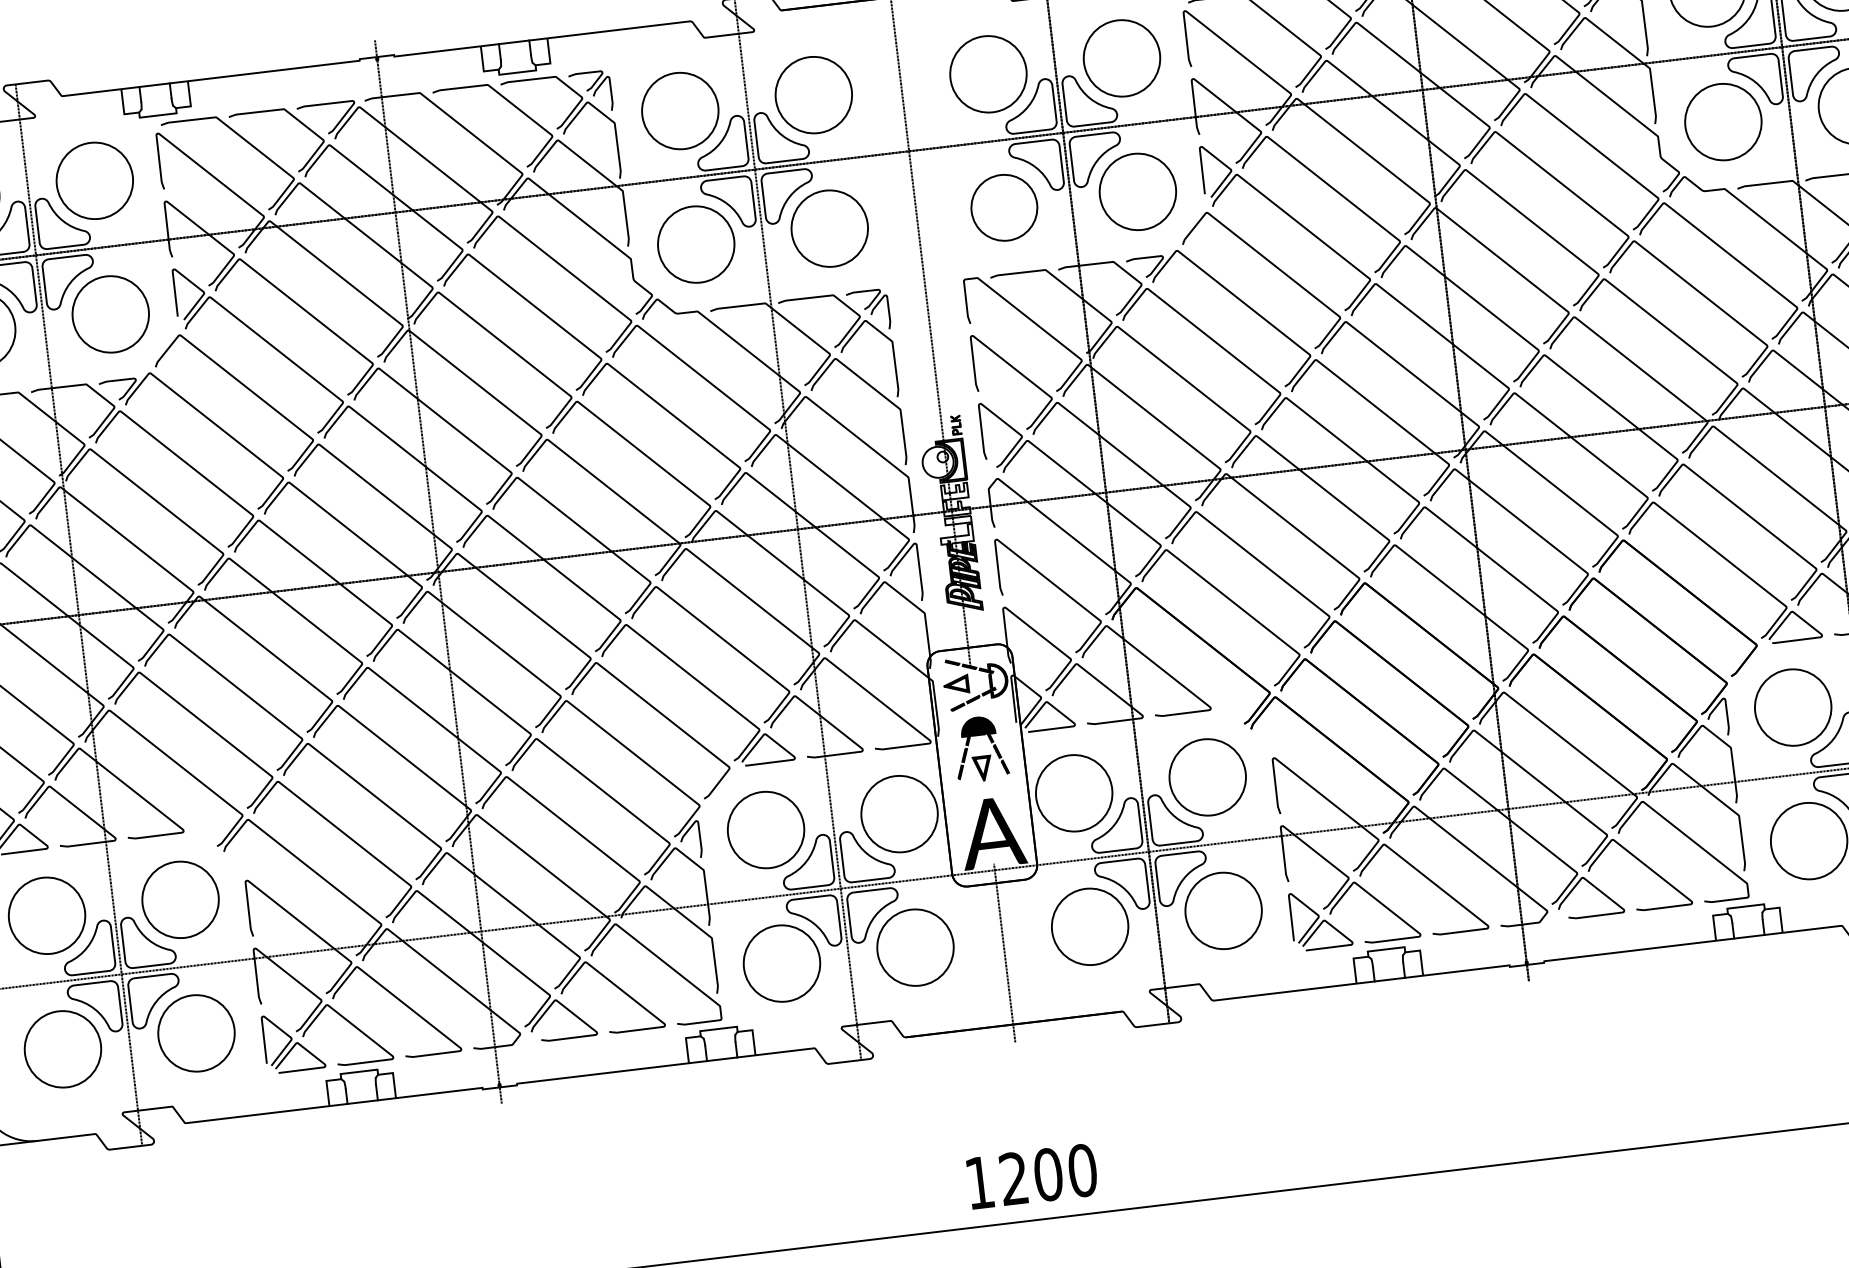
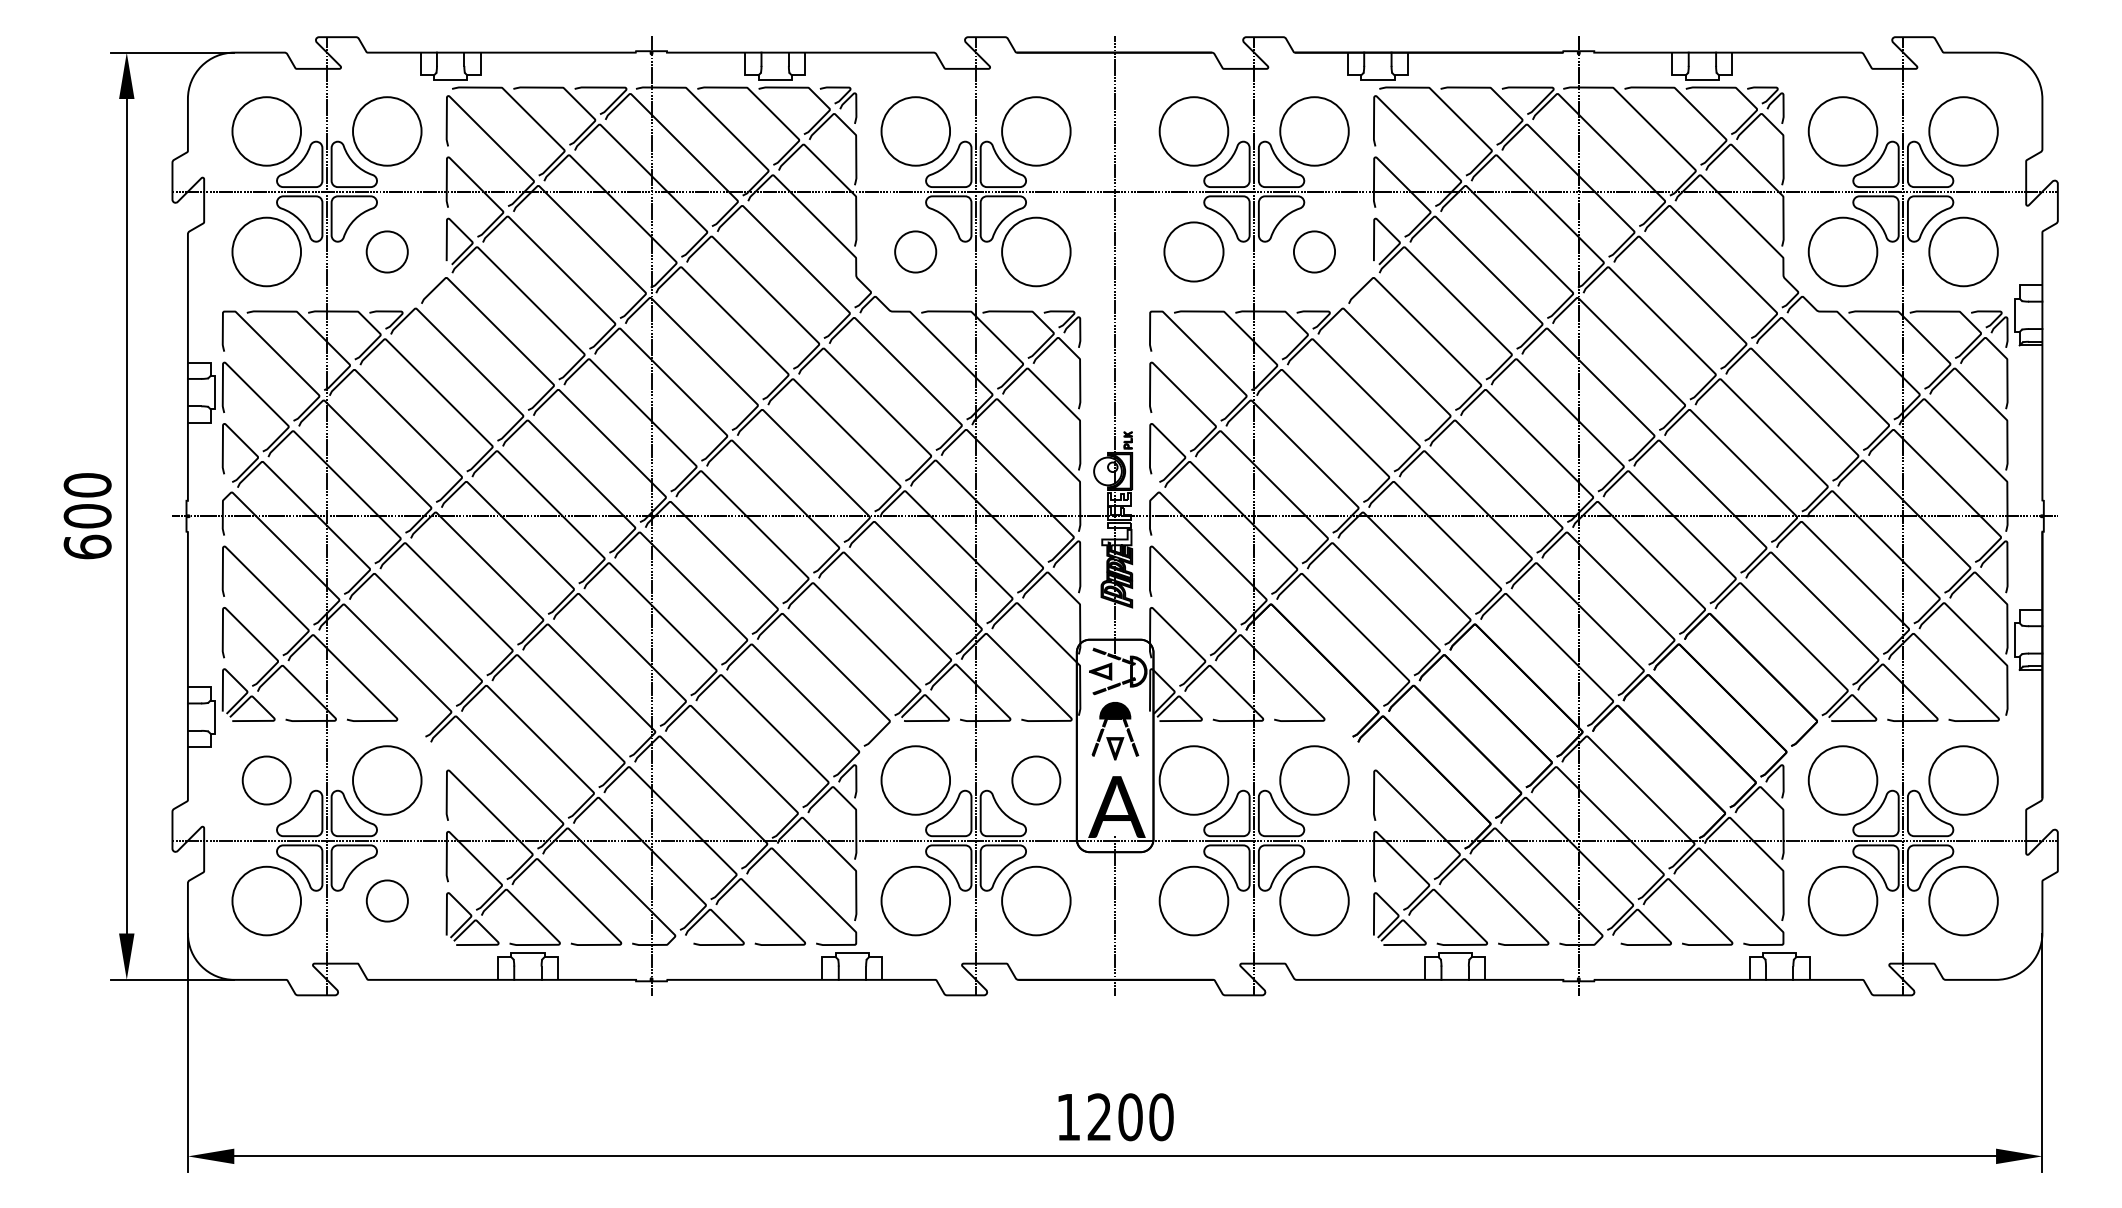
circle: (1137, 191) -> (1314, 251), size x0.6
circle: (695, 244) -> (915, 251), size x0.6
circle: (110, 313) -> (387, 251), size x0.6
circle: (899, 814) -> (1036, 780), size x0.7
circle: (46, 915) -> (266, 780), size x0.7
circle: (196, 1032) -> (387, 900), size x0.6

